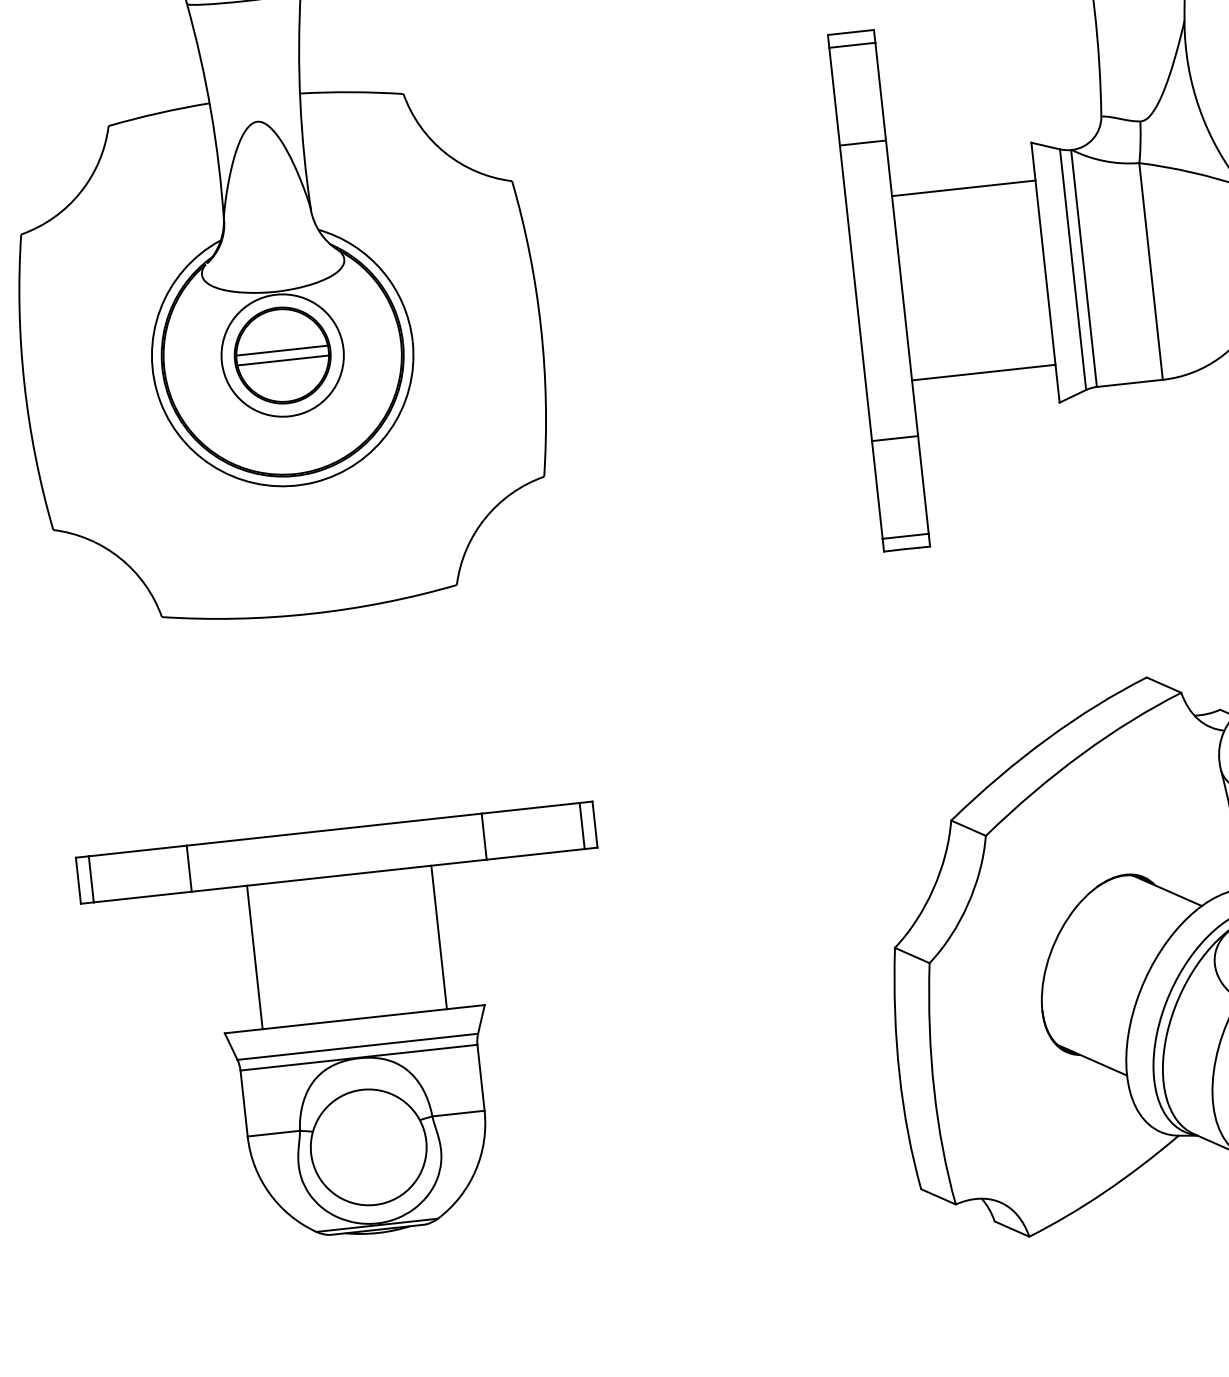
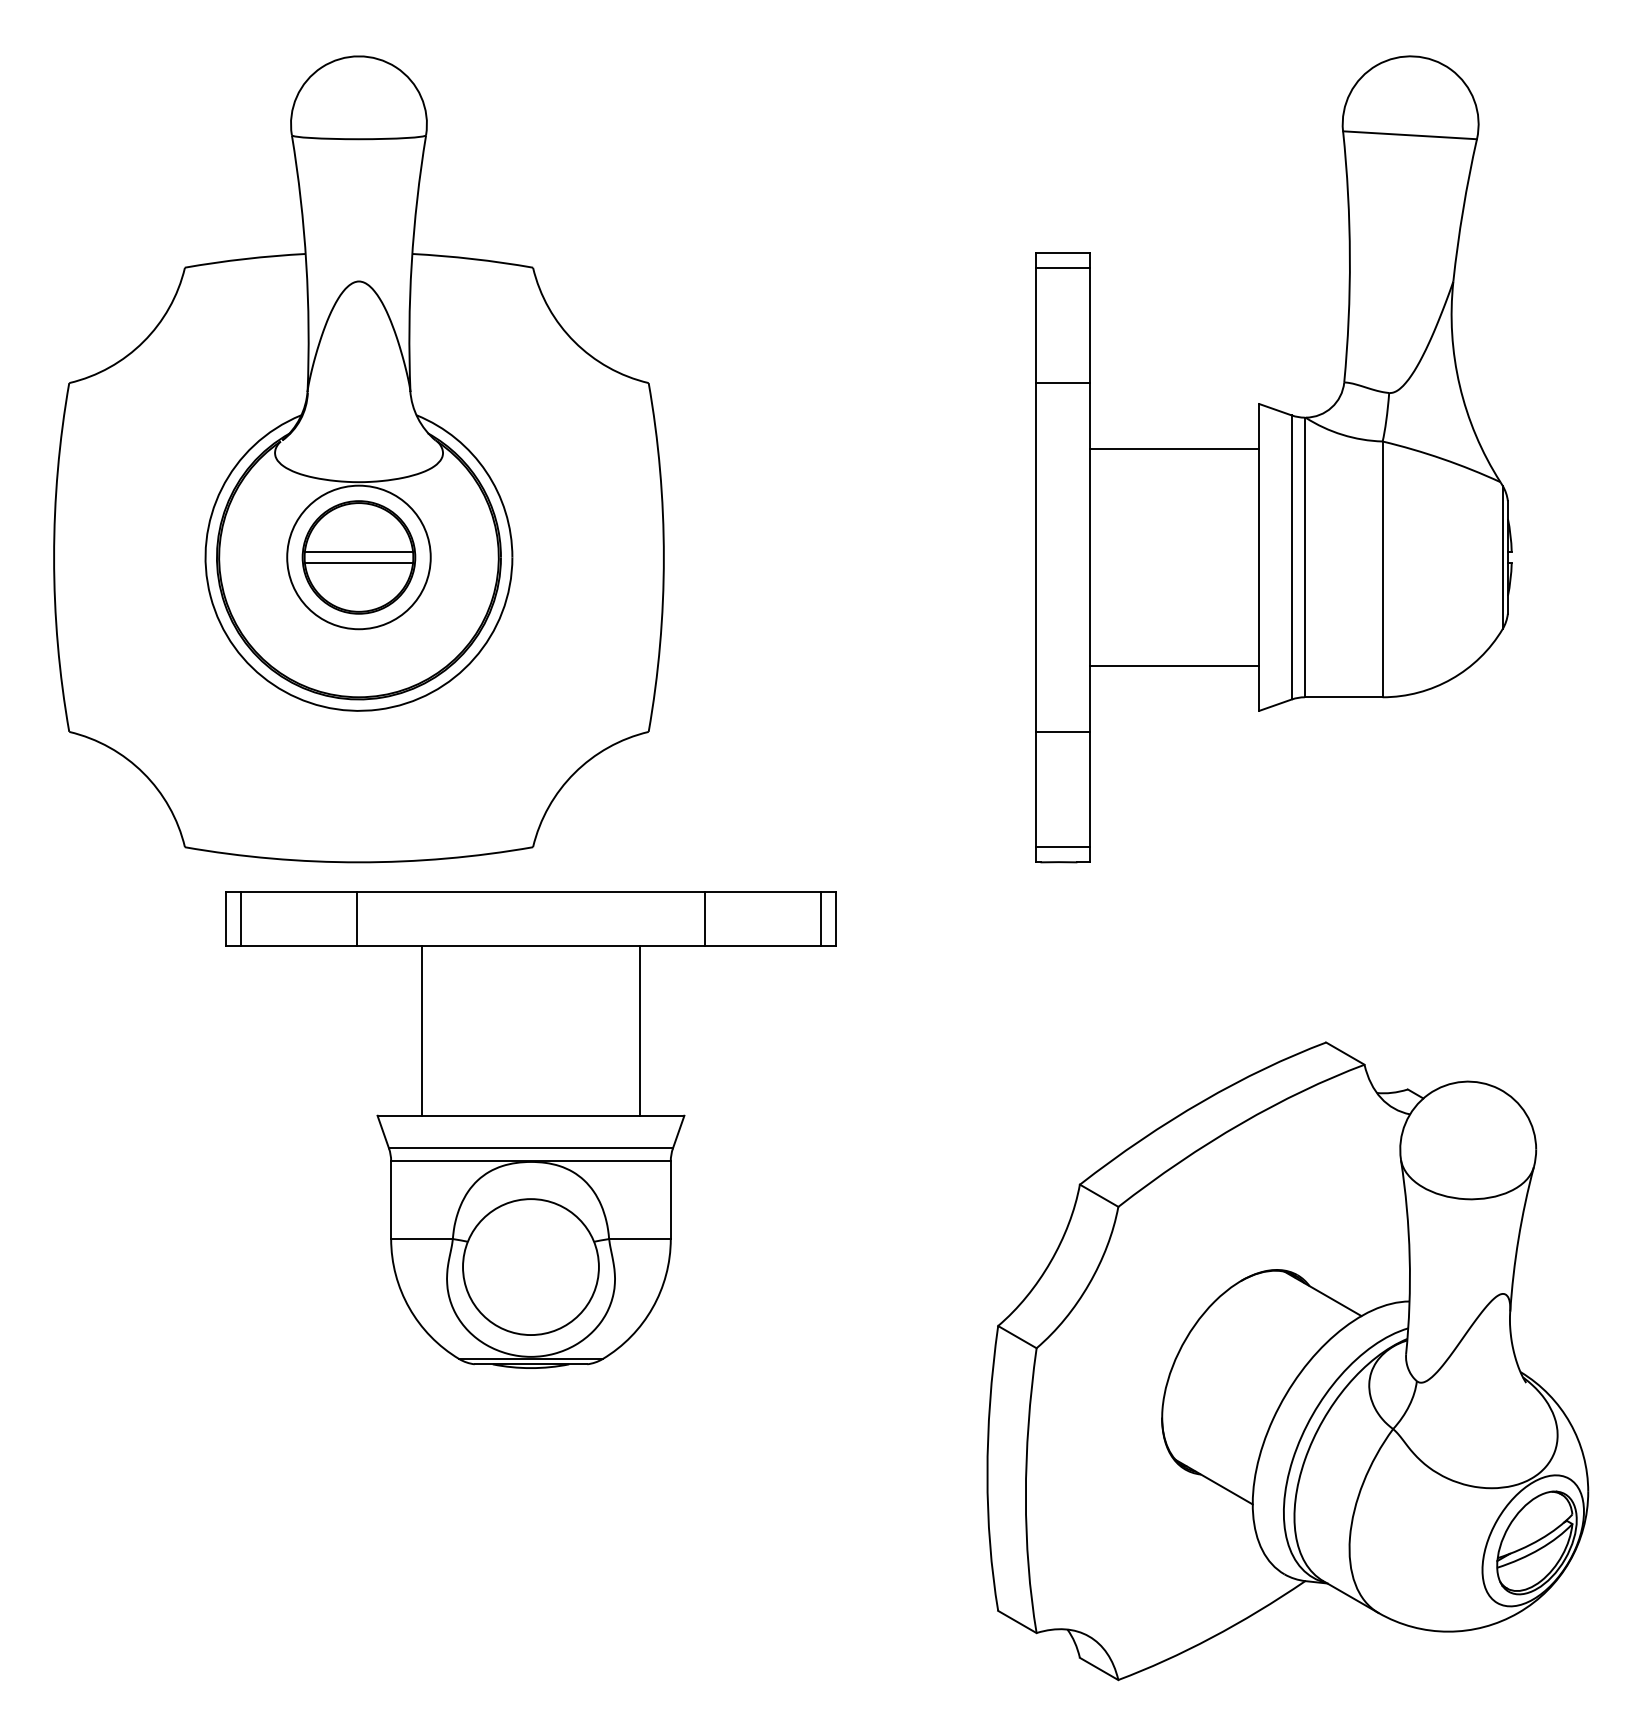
part: (355, 1030) -> (530, 1129), moved

